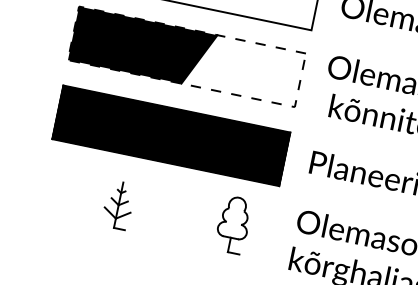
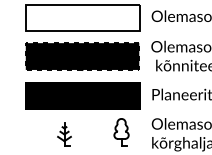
fill: (242, 68) -> (110, 56), added

